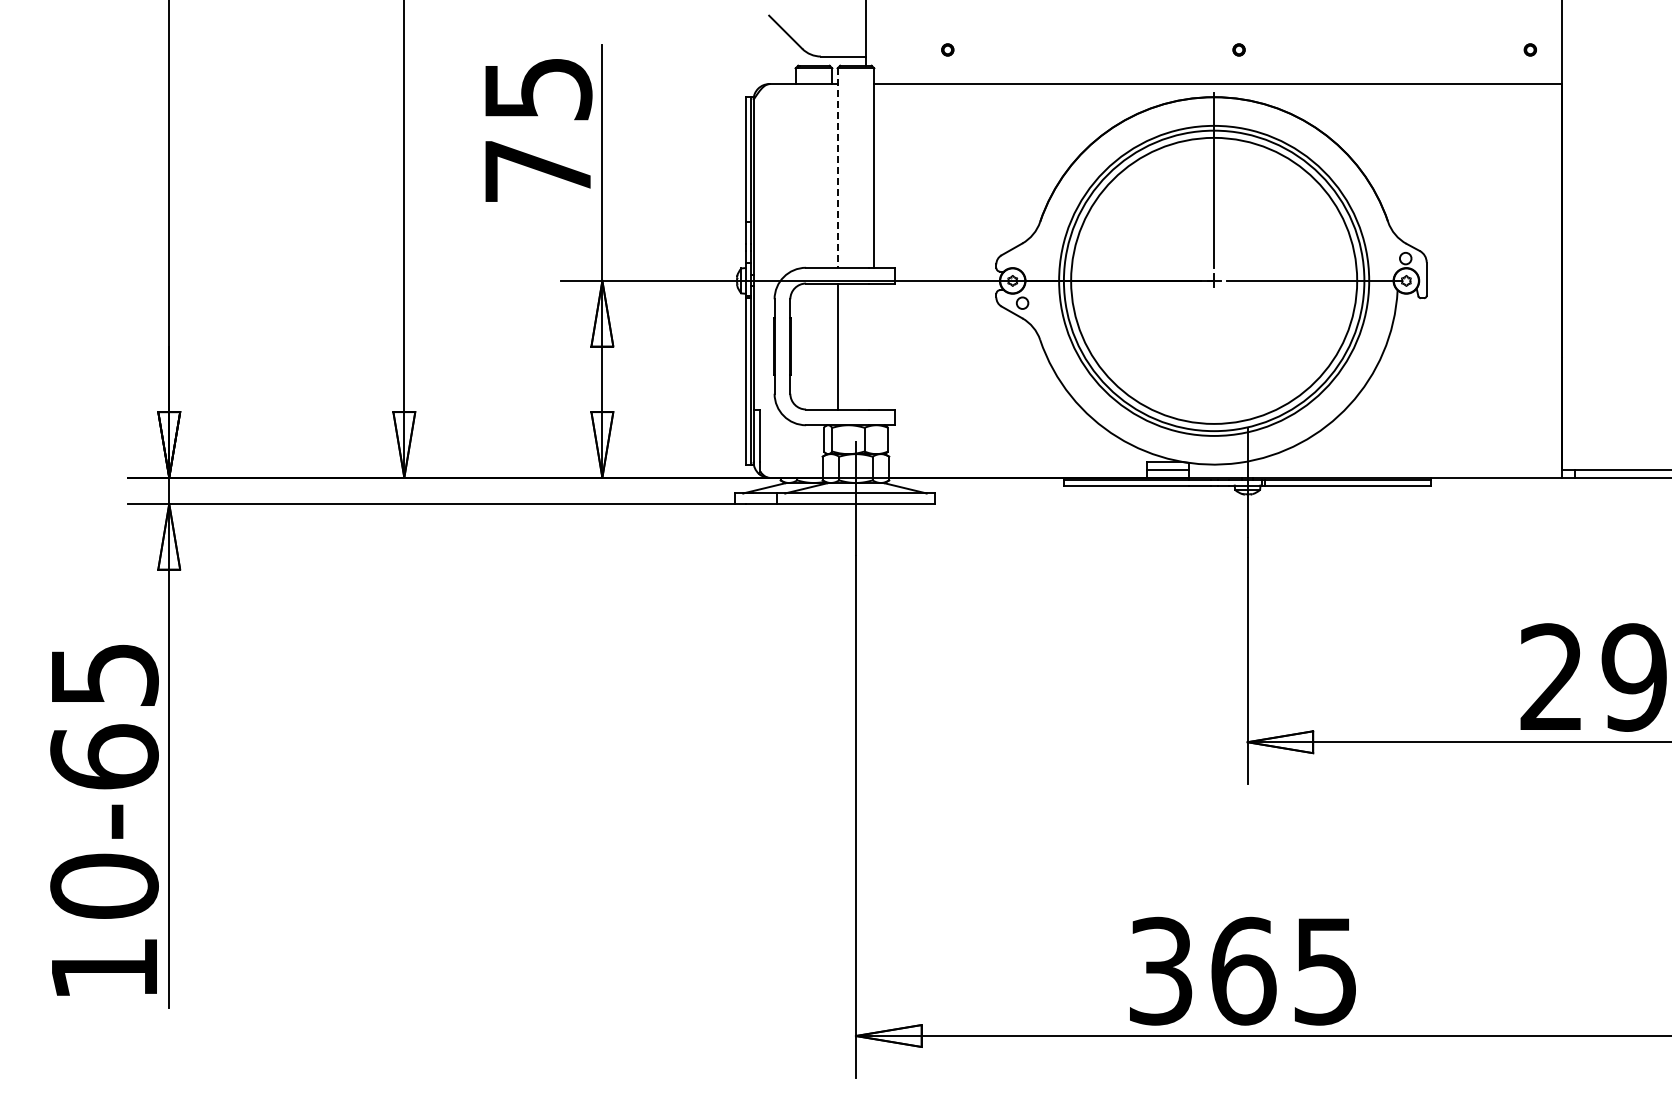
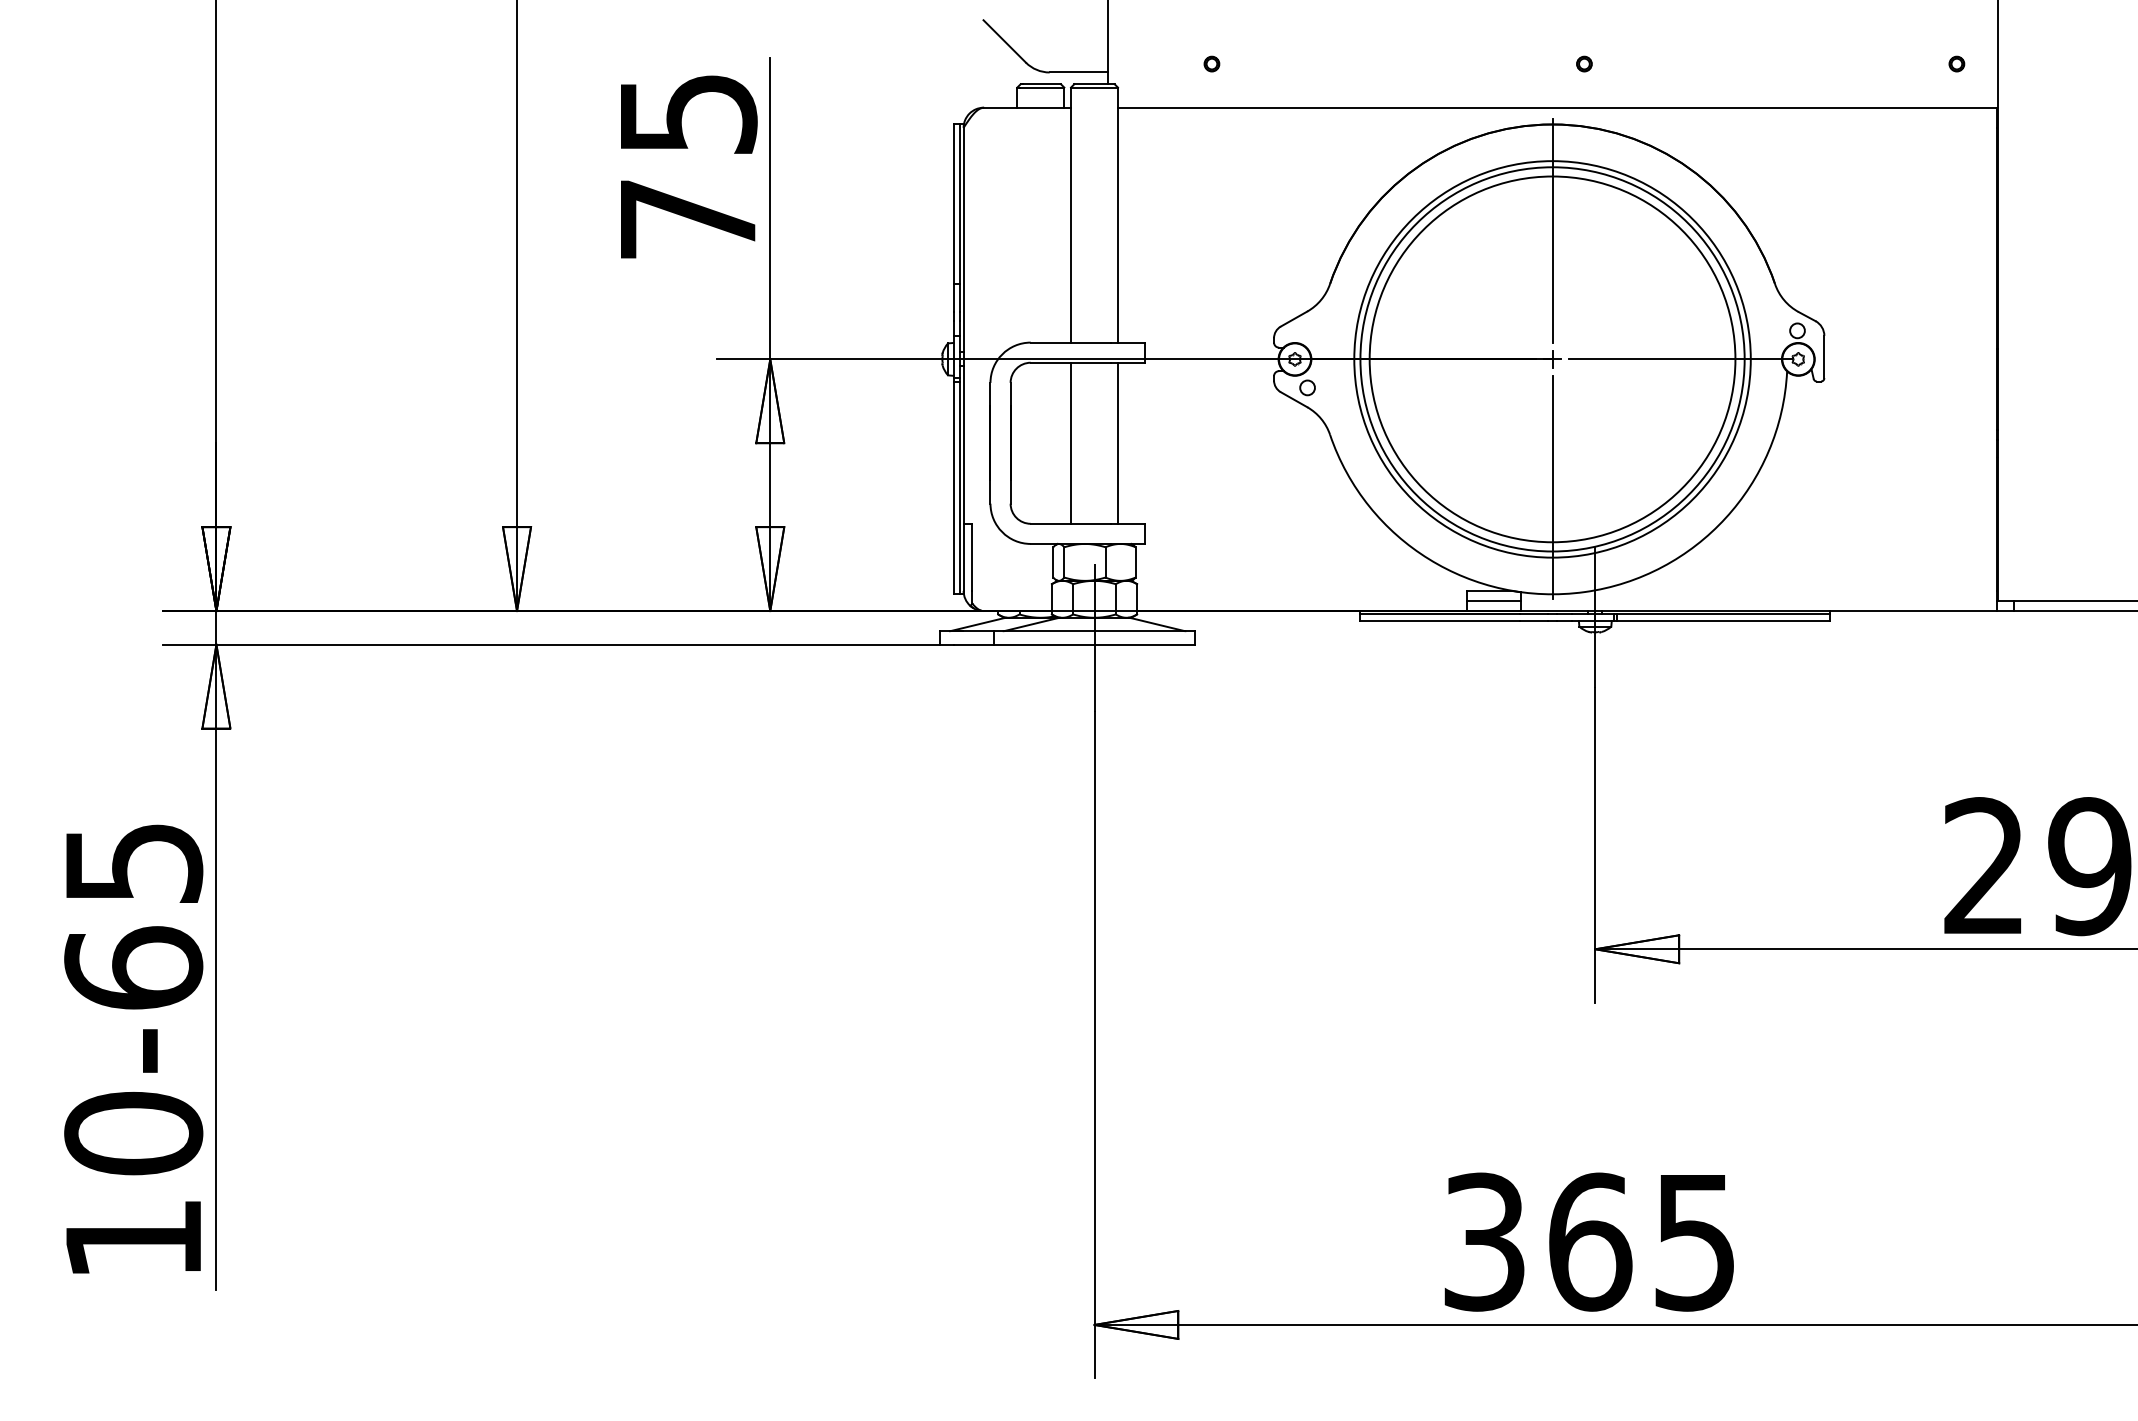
line: (837, 168) -> (1070, 215), dashed -> solid
line: (874, 346) -> (1118, 443), added
line: (1214, 381) -> (1552, 488), added

